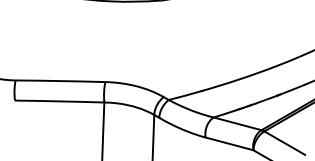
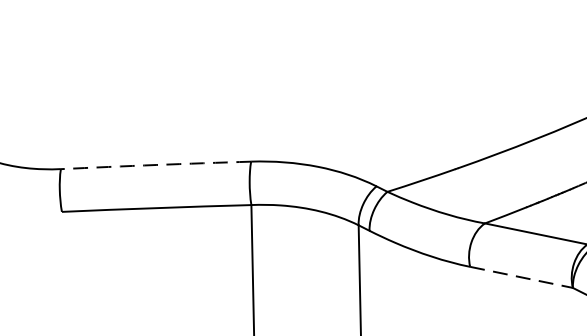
arc: (60, 81) -> (156, 165), solid -> dashed
line: (229, 143) -> (521, 276), solid -> dashed

